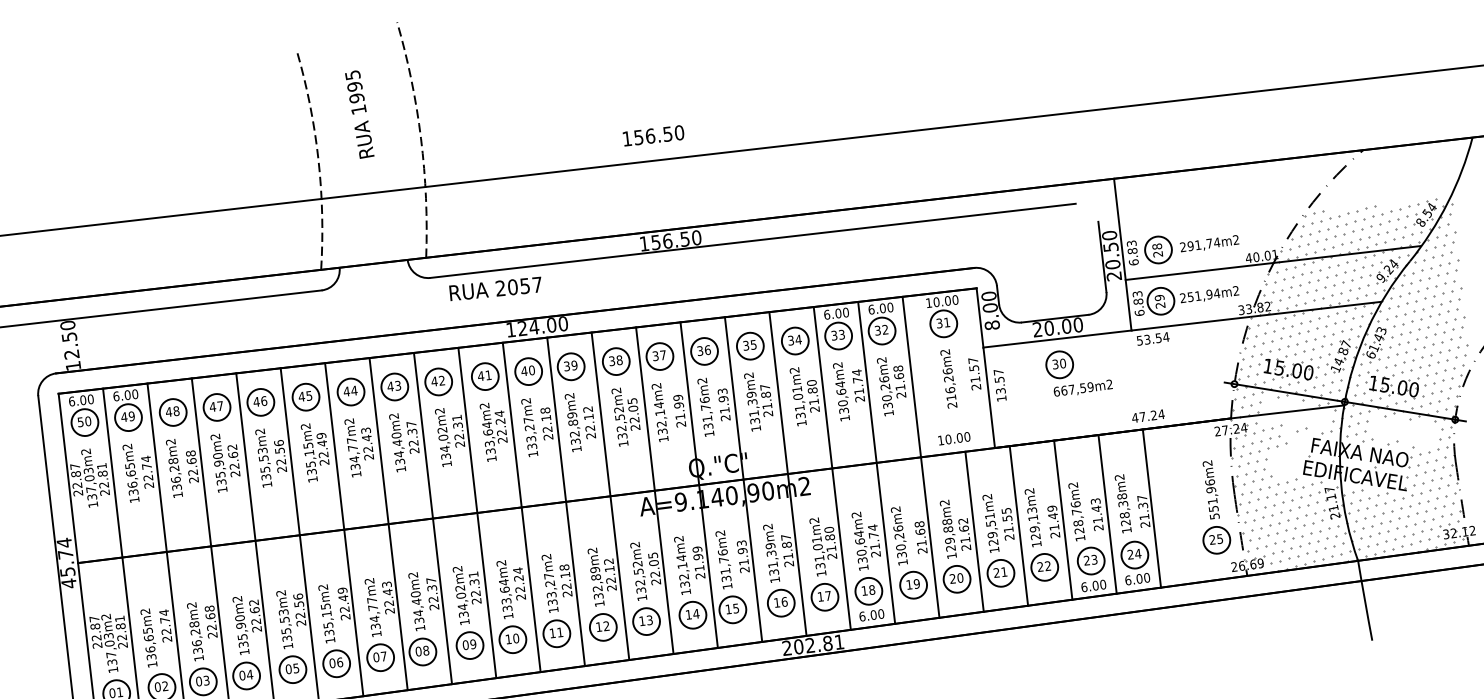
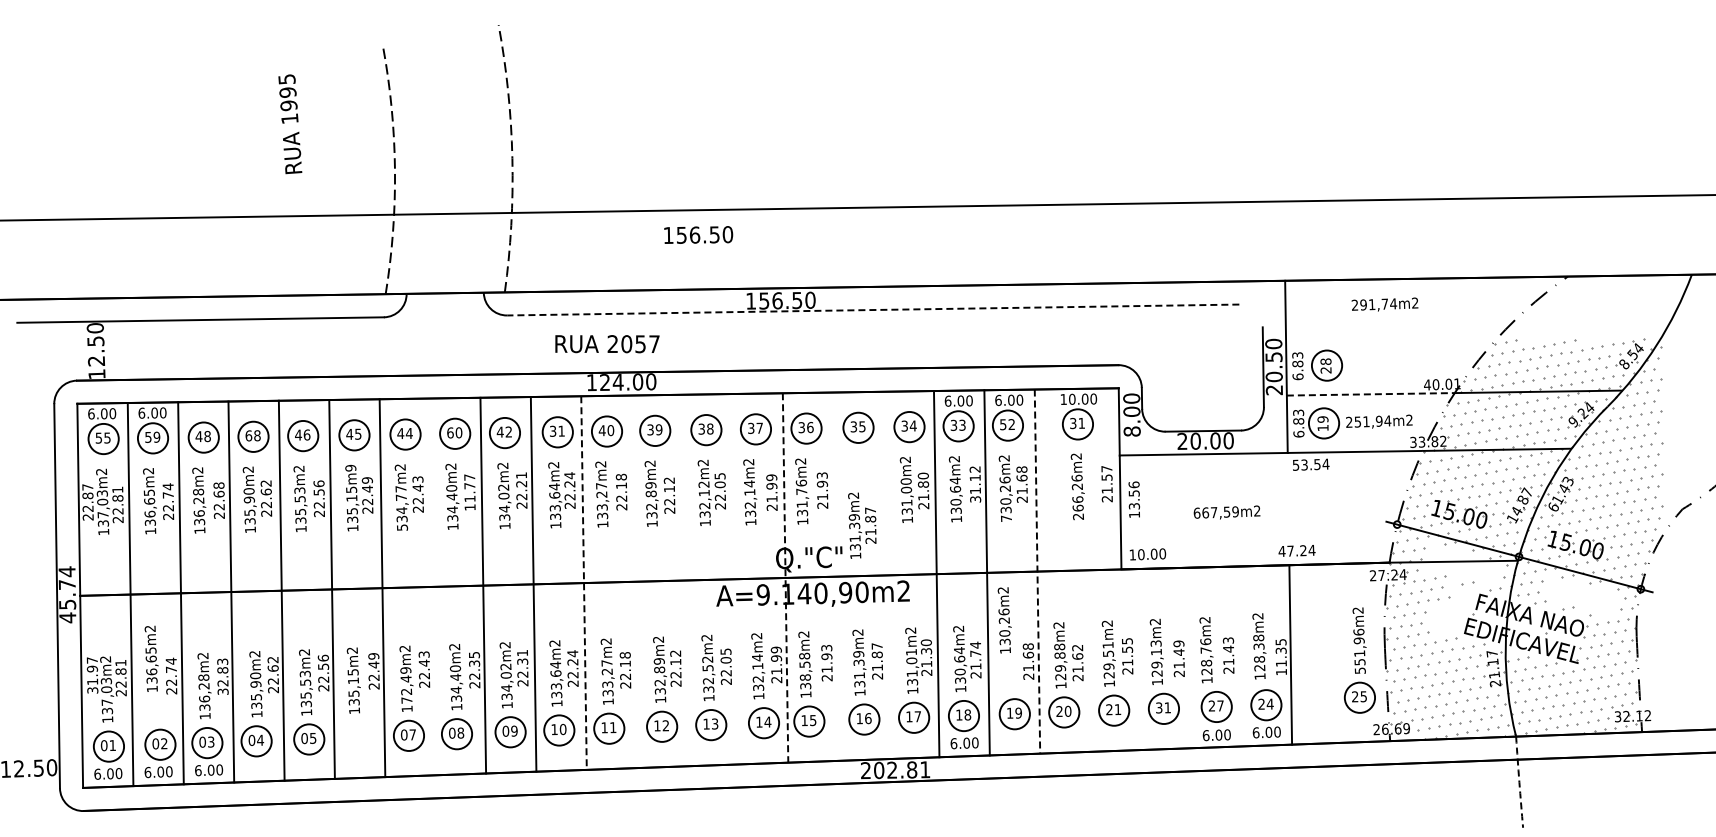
text: (359, 114) -> (290, 124), moved
text: (653, 135) -> (698, 234), moved
line: (752, 241) -> (872, 310), solid -> dashed
text: (1209, 243) -> (1384, 304), moved
line: (1199, 271) -> (1370, 394), solid -> dashed
text: (495, 289) -> (607, 344), moved
text: (1160, 305) -> (1322, 428), 29 -> 19
text: (878, 330) -> (1003, 424), 32 -> 52
part: (1059, 364) -> (1203, 483), removed
text: (998, 371) -> (1133, 484), 13.57 -> 13.56
text: (480, 375) -> (552, 430), 41 -> 31
text: (394, 385) -> (454, 432), 43 -> 60
text: (858, 385) -> (975, 483), 21.74 -> 31.12
text: (796, 389) -> (905, 481), 131,01m2 -> 131,00m2
text: (950, 397) -> (1077, 507), 216,26m2 -> 266,26m2
text: (759, 401) -> (862, 525), moved
text: (216, 406) -> (252, 435), 47 -> 68
text: (888, 413) -> (1006, 518), 130,26m2 -> 730,26m2
text: (123, 417) -> (147, 437), 49 -> 59
text: (619, 417) -> (703, 493), 132,52m2 -> 132,12m2
text: (88, 420) -> (107, 437), 50 -> 55
text: (305, 425) -> (350, 467), 135,15m2 -> 135,15m9
text: (457, 425) -> (521, 484), 22.31 -> 22.21
text: (953, 438) -> (1147, 554), moved
text: (412, 441) -> (469, 496), 22.37 -> 11.77
line: (921, 458) -> (1037, 572), solid -> dashed
text: (356, 474) -> (402, 527), 134,77m2 -> 534,77m2
line: (788, 474) -> (886, 575), removed
line: (743, 479) -> (835, 576), removed
line: (699, 484) -> (785, 577), solid -> dashed
line: (654, 491) -> (734, 579), removed
line: (610, 496) -> (684, 580), removed
line: (566, 501) -> (634, 581), removed
line: (522, 507) -> (584, 583), solid -> dashed
text: (1143, 511) -> (1280, 657), 21.37 -> 11.35
line: (1107, 514) -> (1240, 656), removed
line: (1062, 519) -> (1189, 657), removed
line: (388, 523) -> (432, 586), removed
line: (1018, 525) -> (1139, 659), removed
line: (973, 531) -> (1088, 660), removed
text: (899, 536) -> (1004, 620), moved
text: (830, 537) -> (926, 651), 21.80 -> 21.30
text: (1094, 559) -> (1220, 705), 23 -> 27
text: (723, 561) -> (804, 666), 131,76m2 -> 138,58m2
text: (1044, 566) -> (1163, 707), 22 -> 31
text: (431, 581) -> (474, 655), 22.37 -> 22.35
arc: (1365, 601) -> (1519, 782), solid -> dashed
text: (374, 613) -> (406, 685), 134,77m2 -> 172,49m2
text: (210, 621) -> (222, 676), 22.68 -> 32.83
text: (96, 635) -> (92, 679), 22.87 -> 31.97
text: (149, 637) -> (151, 658), moved
part: (336, 663) -> (358, 737), removed

